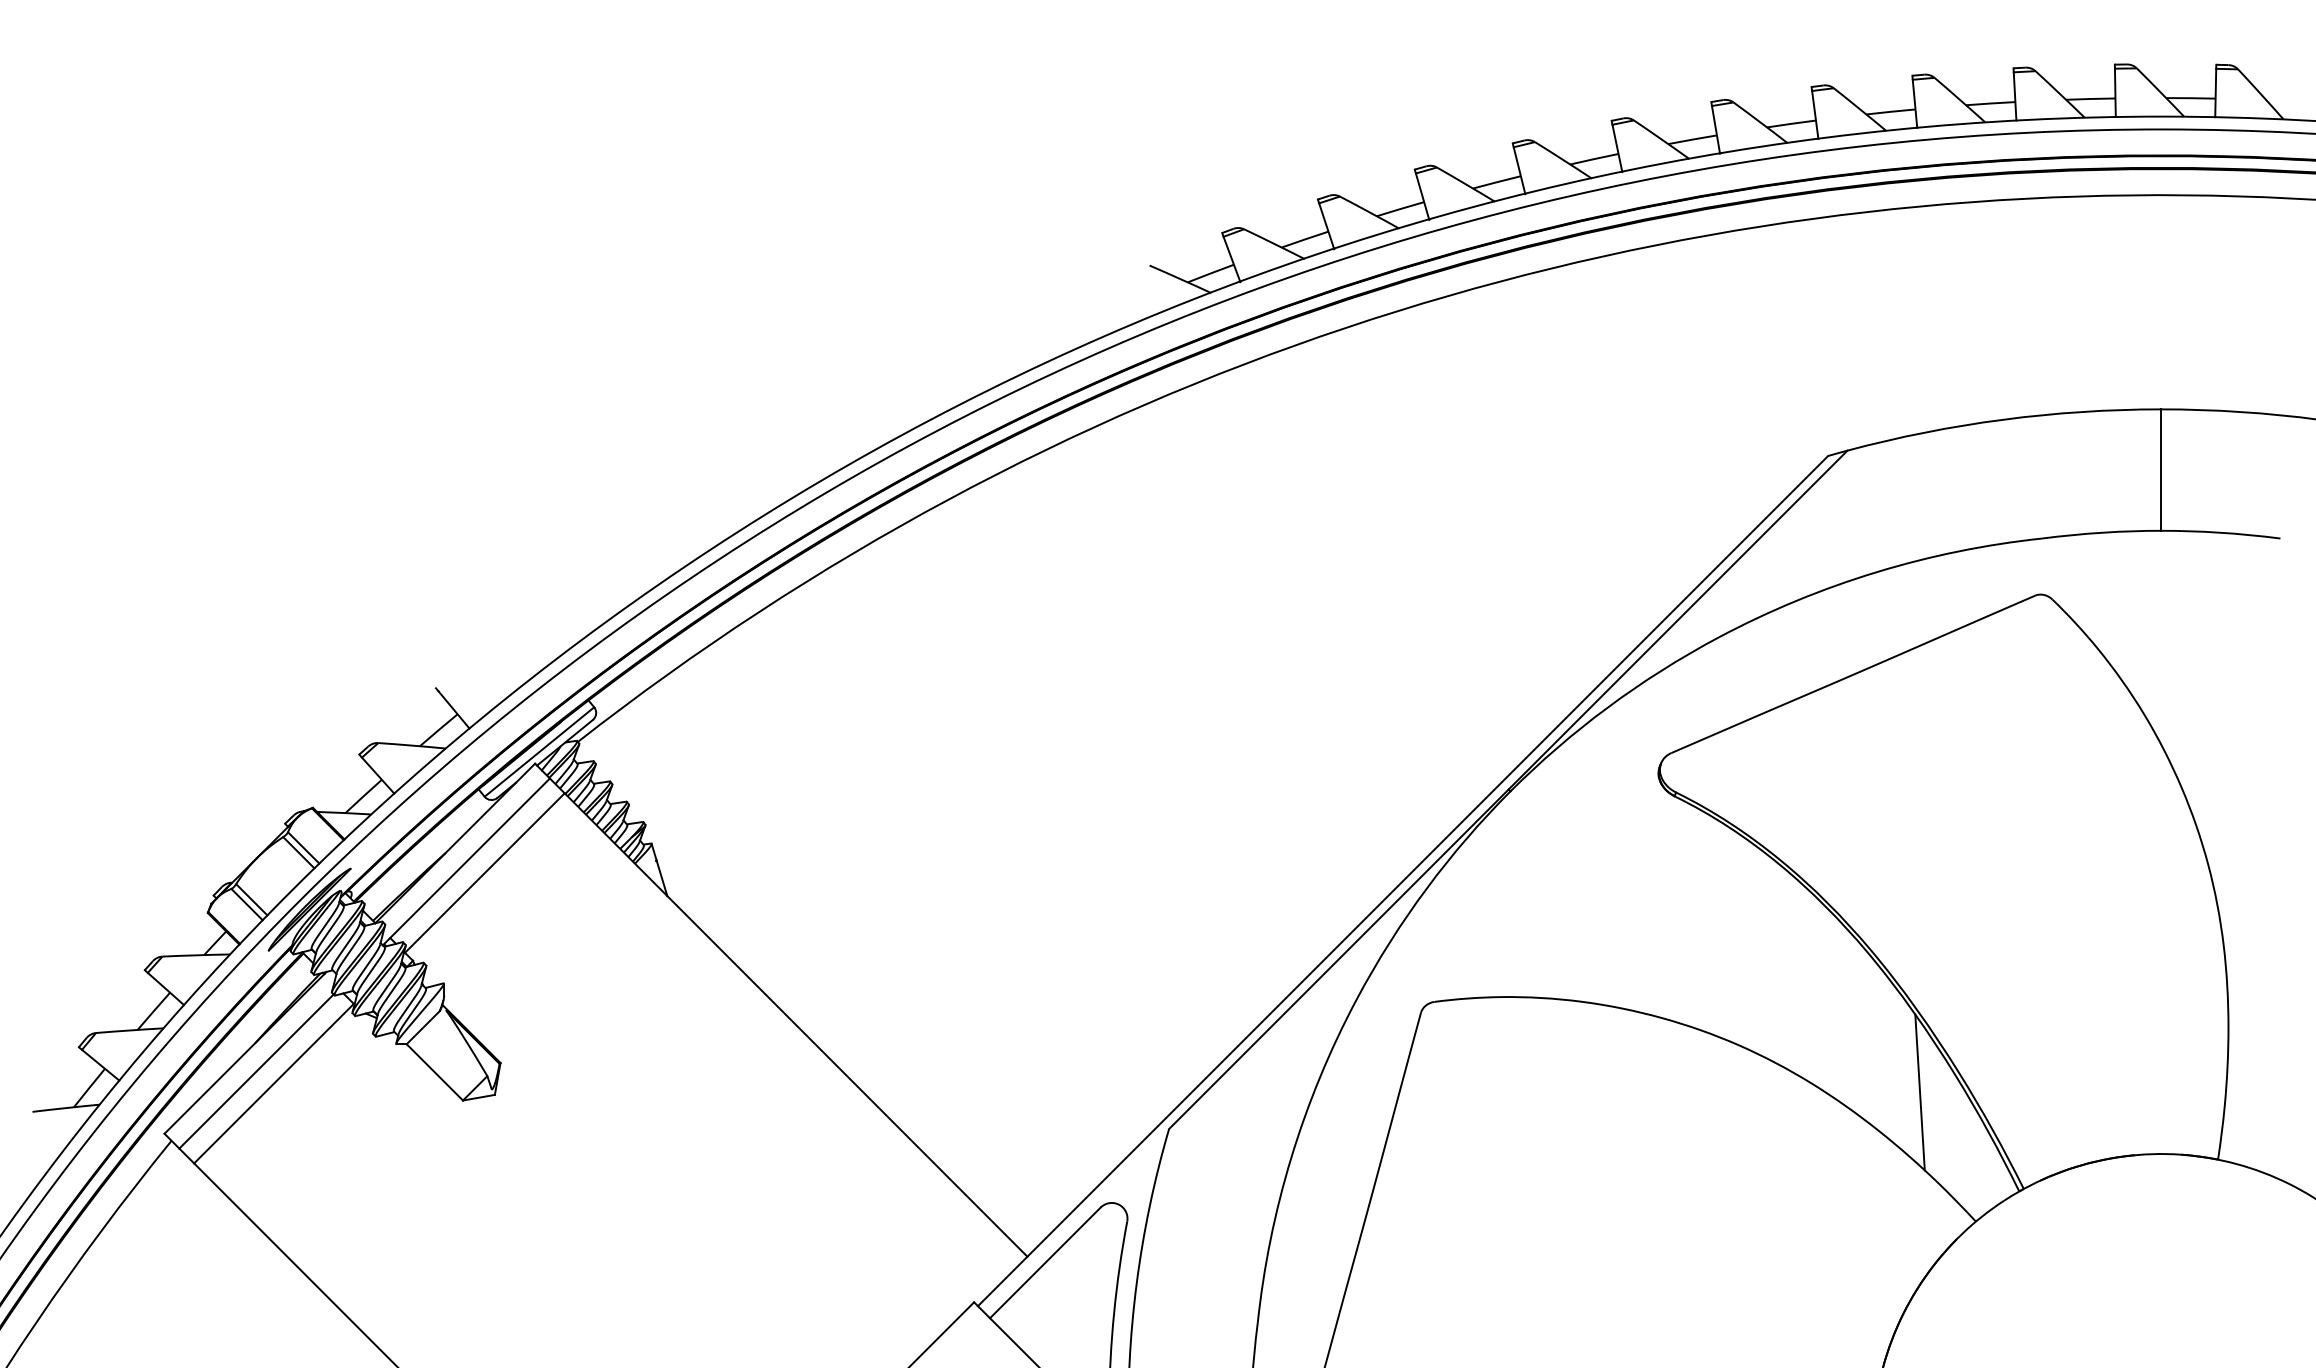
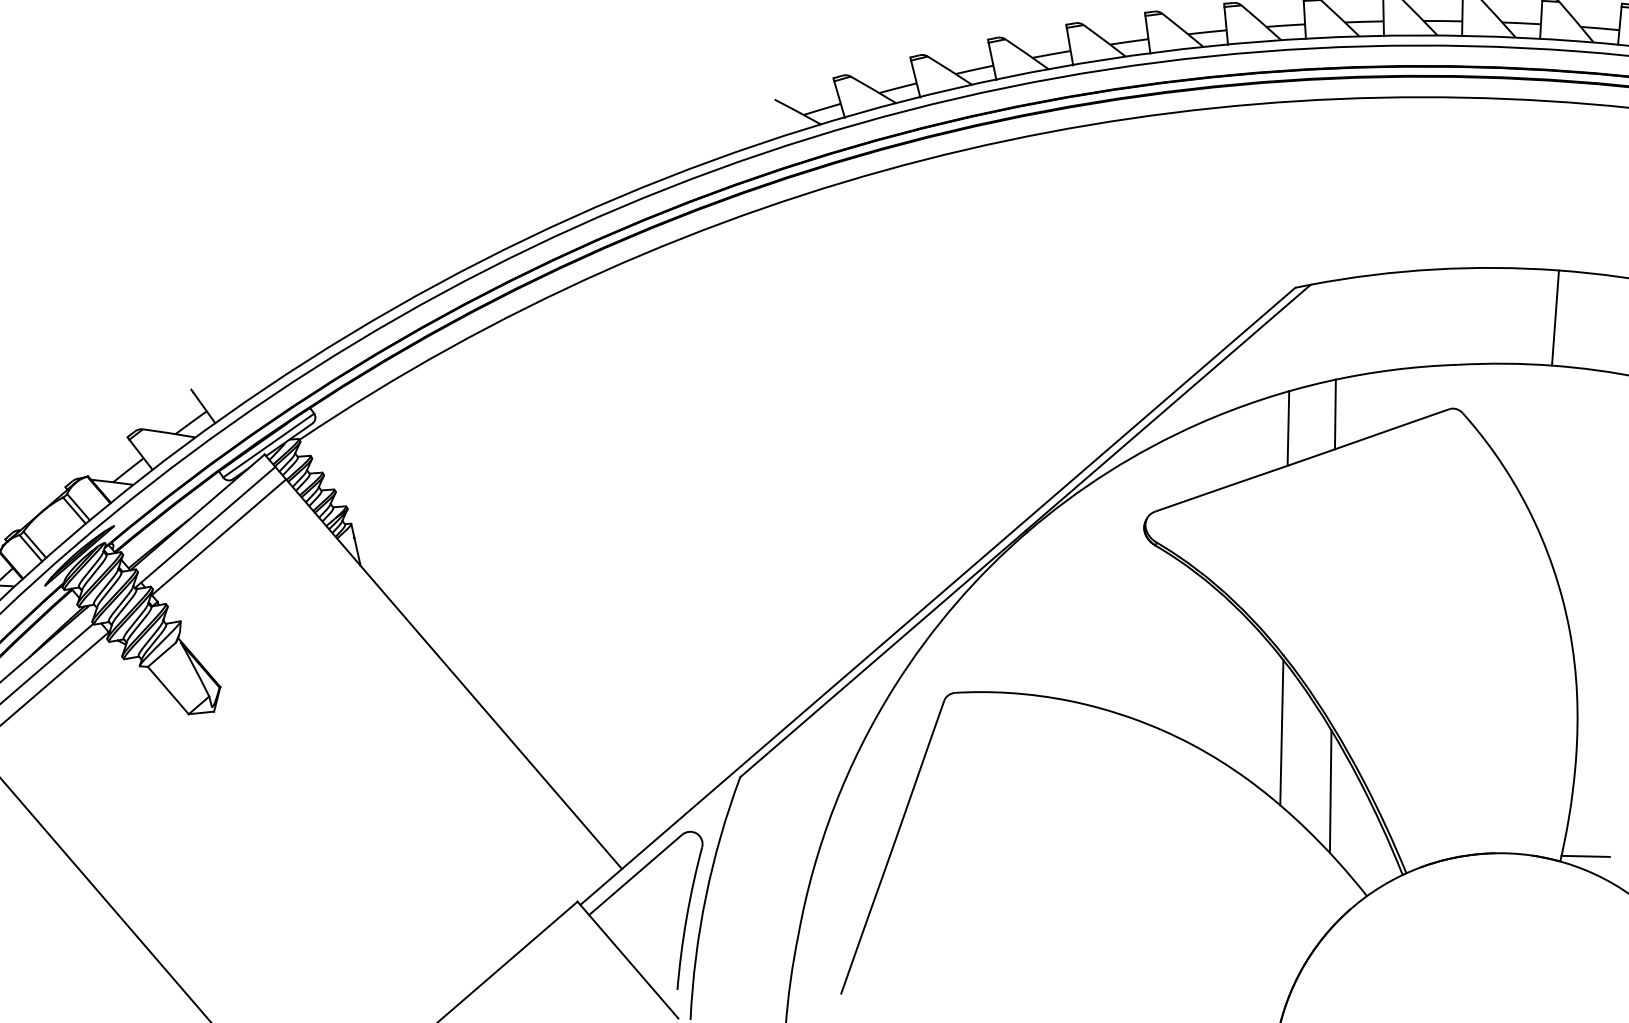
line: (1890, 612) -> (1335, 414), added
line: (1832, 634) -> (1288, 427), added
line: (1852, 1021) -> (1281, 732), added
line: (2249, 1150) -> (1585, 856), added

